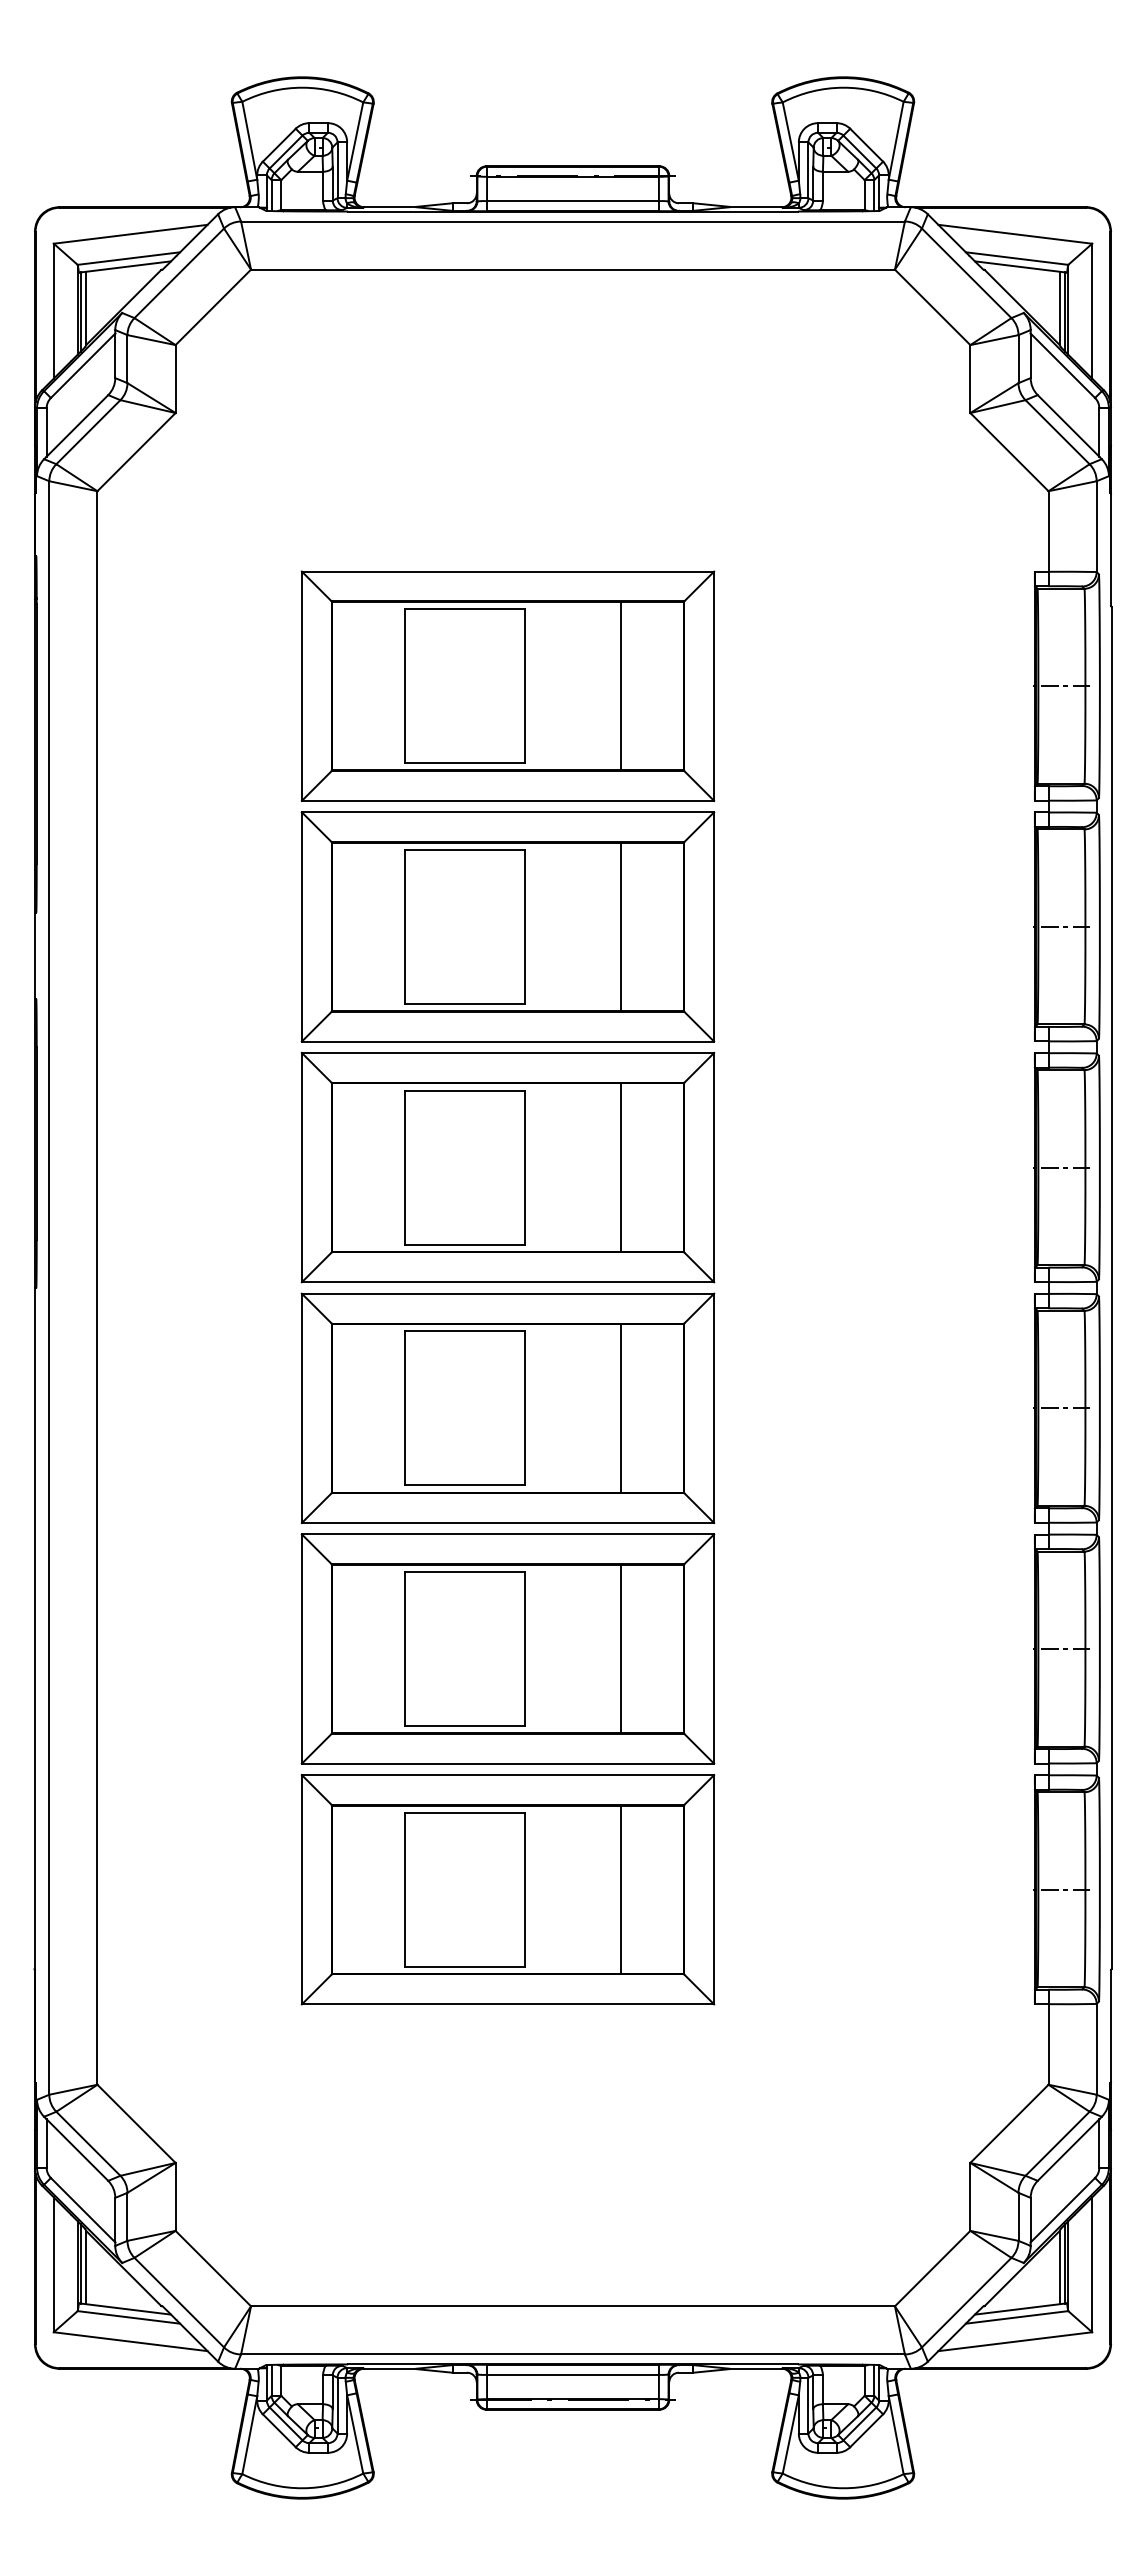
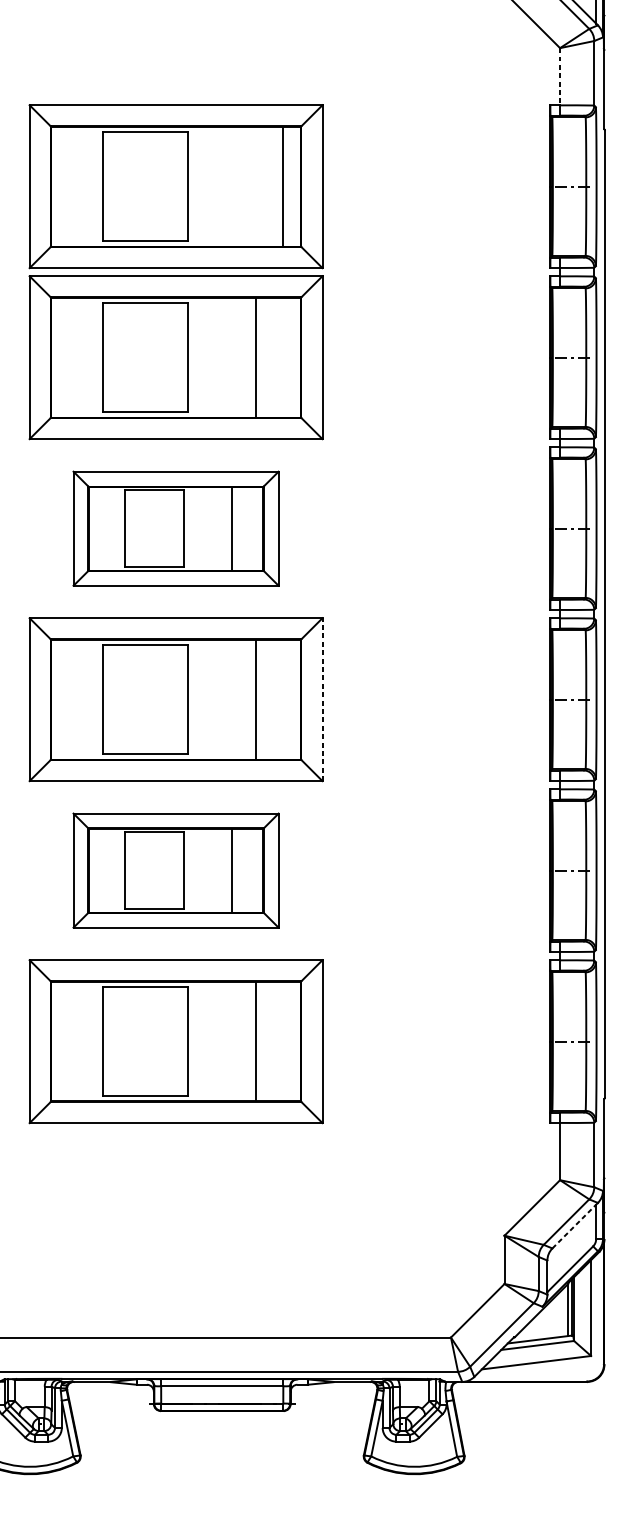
line: (1048, 532) -> (560, 77), solid -> dashed
line: (621, 686) -> (282, 186), moved
part: (507, 1167) -> (175, 528), size x0.7
line: (714, 1408) -> (322, 699), solid -> dashed
part: (507, 1648) -> (175, 870), size x0.7
line: (1068, 2150) -> (574, 1226), solid -> dashed

